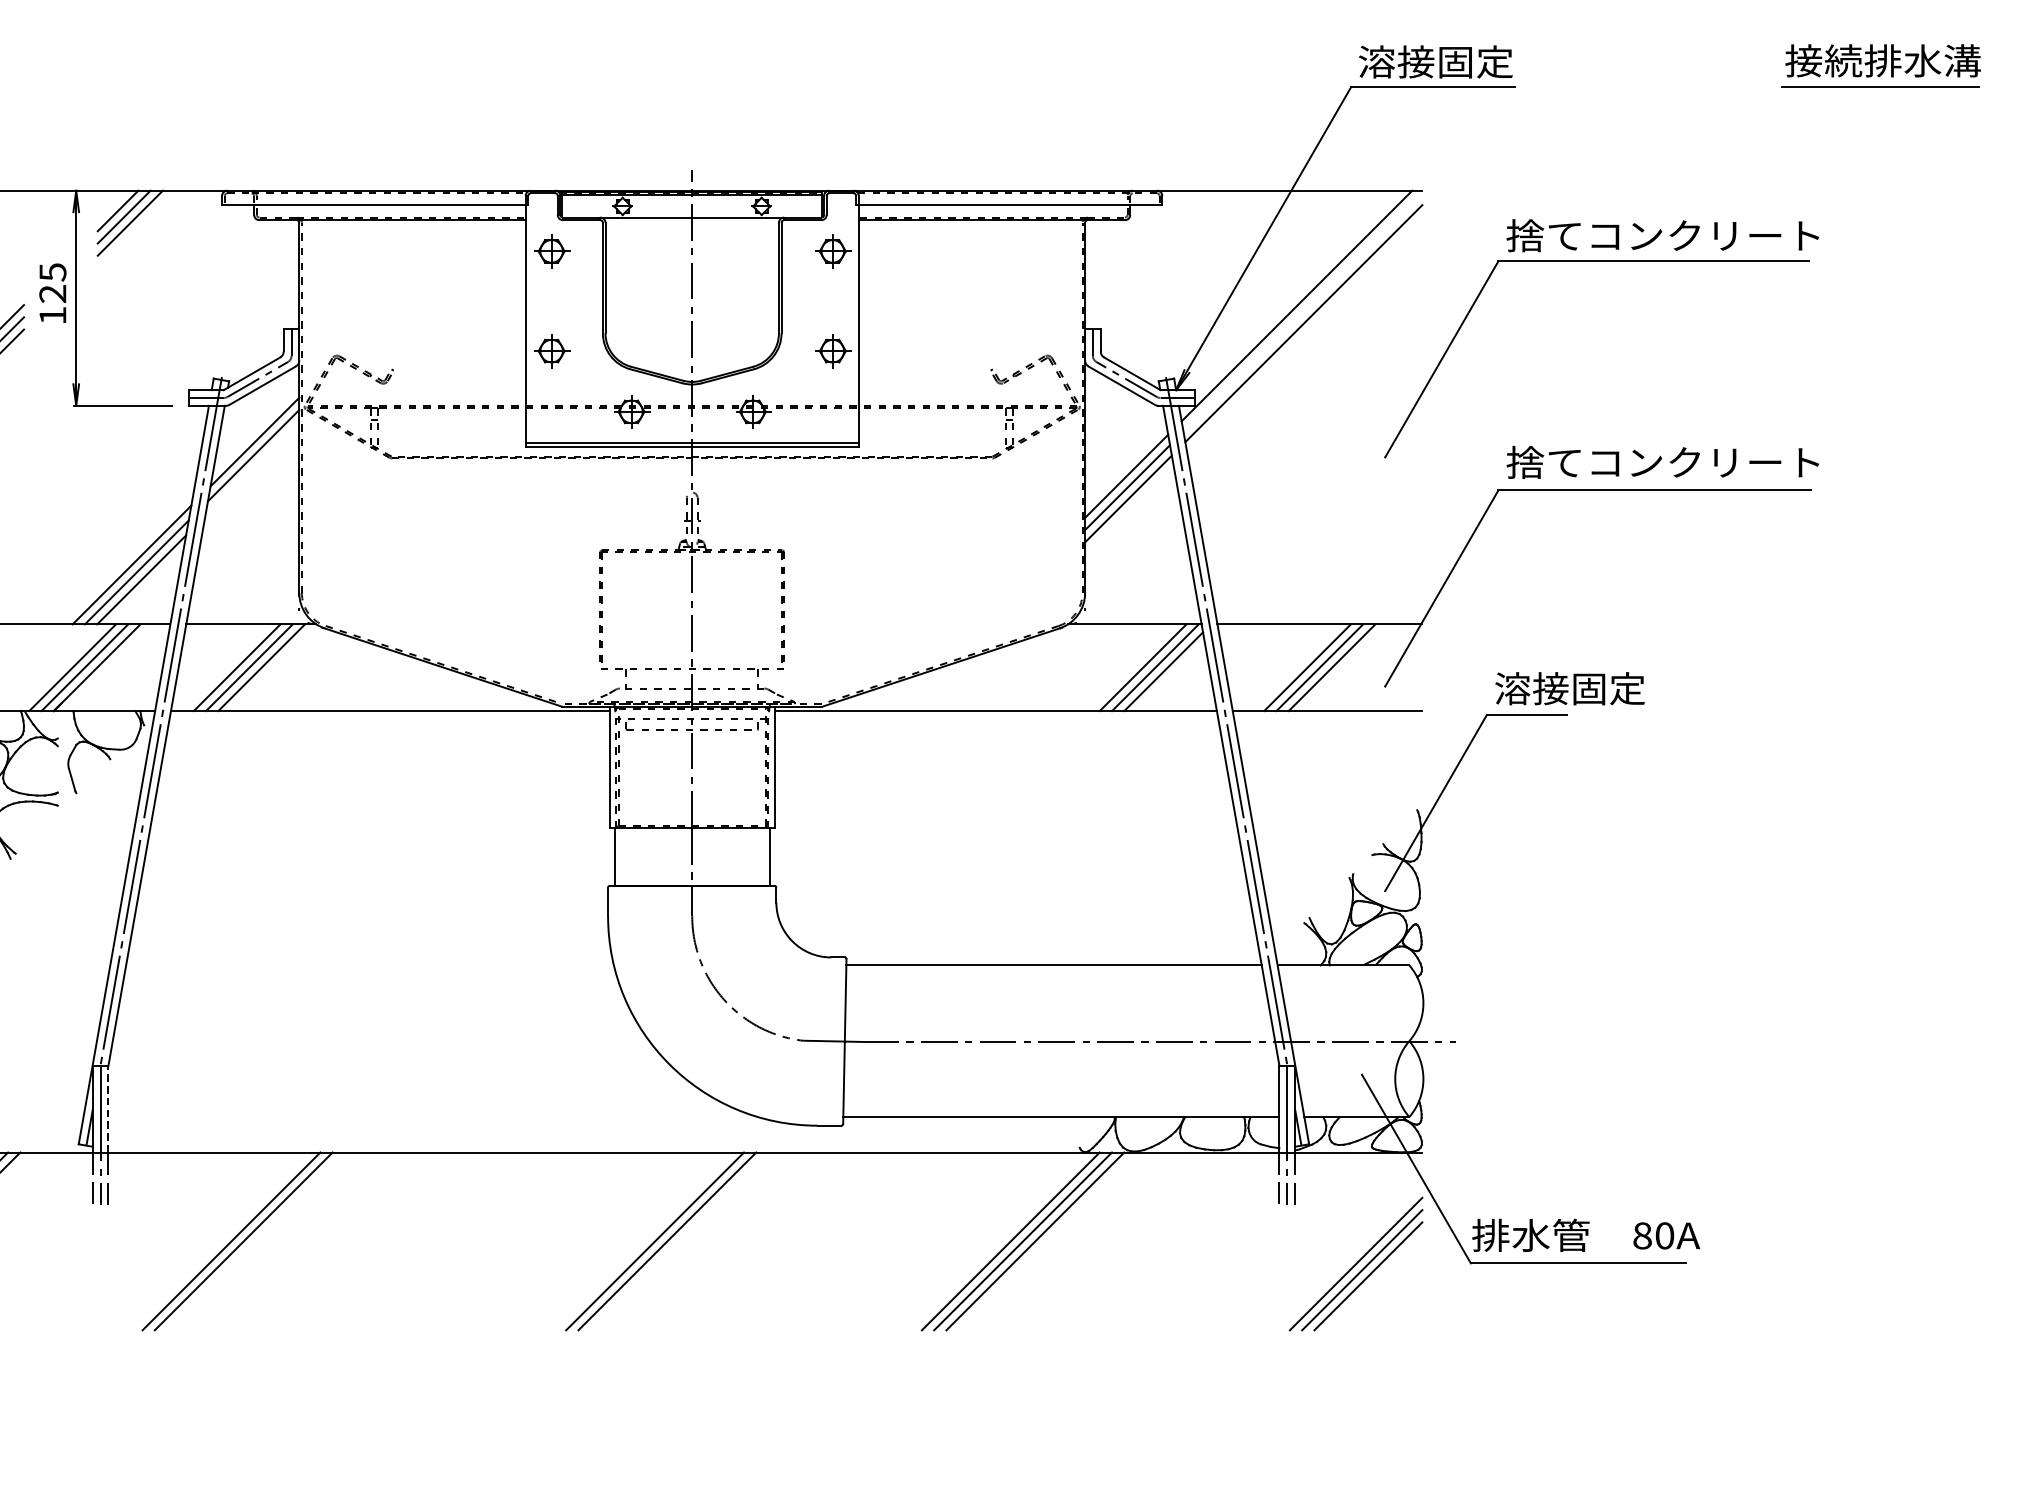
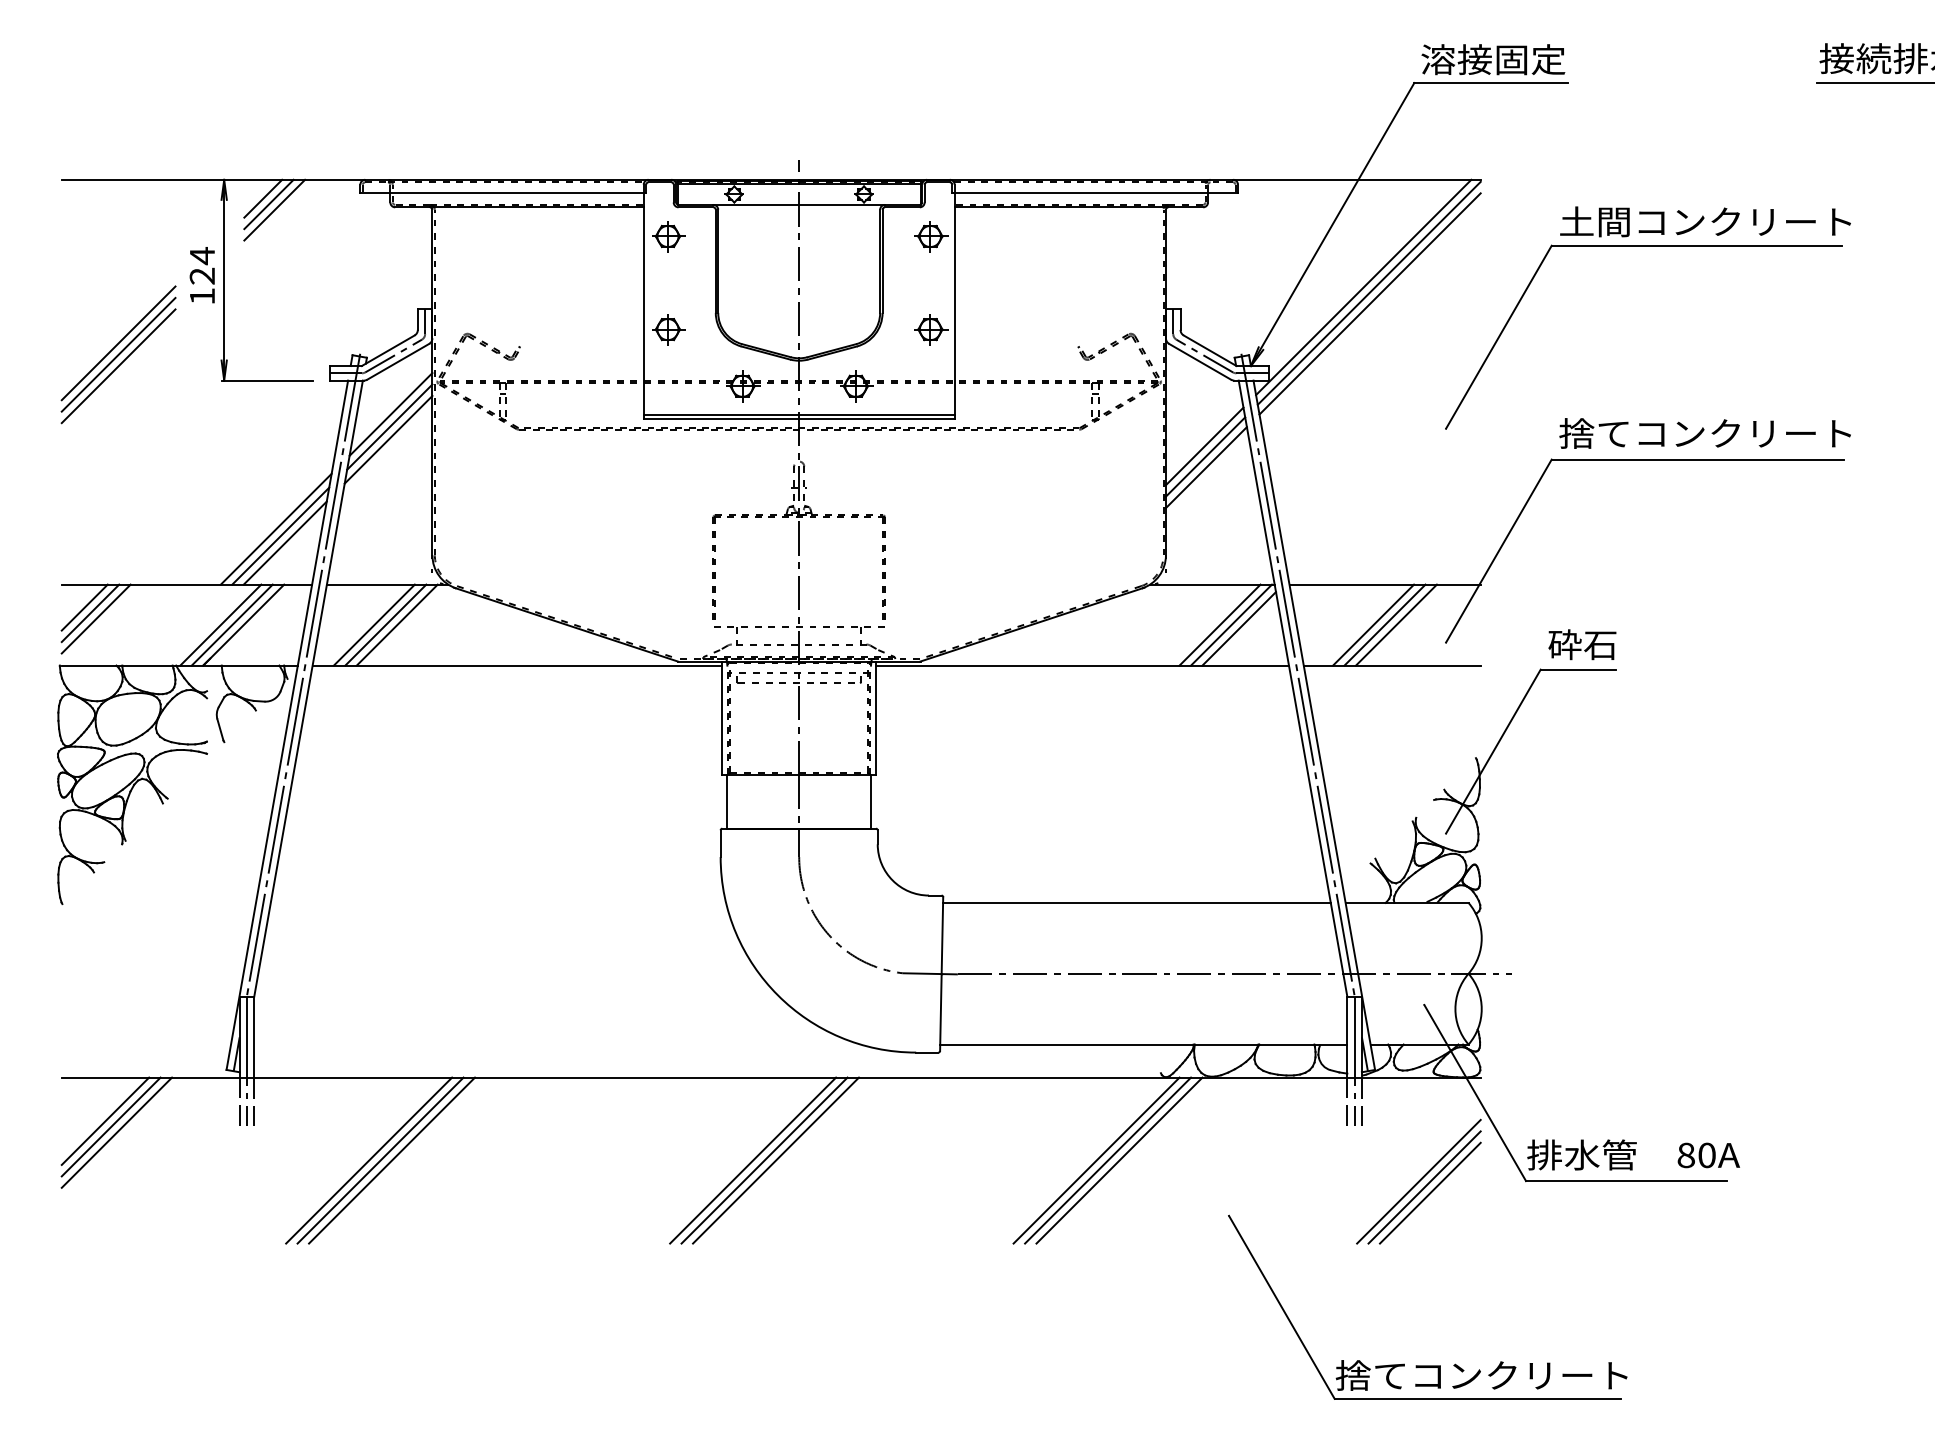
text: (1544, 235) -> (1594, 221), 捨てコンクリート -> 土間コンクリート
text: (52, 272) -> (202, 256), 125 -> 124
line: (1302, 311) -> (1368, 292), added
line: (252, 468) -> (388, 439), added
text: (1569, 688) -> (1618, 644), 溶接固定 -> 砕石
line: (108, 1108) -> (254, 1036), dashed -> solid
line: (256, 1241) -> (392, 1160), added
line: (643, 1241) -> (753, 1160), added
part: (1365, 1460) -> (1427, 1365), added

